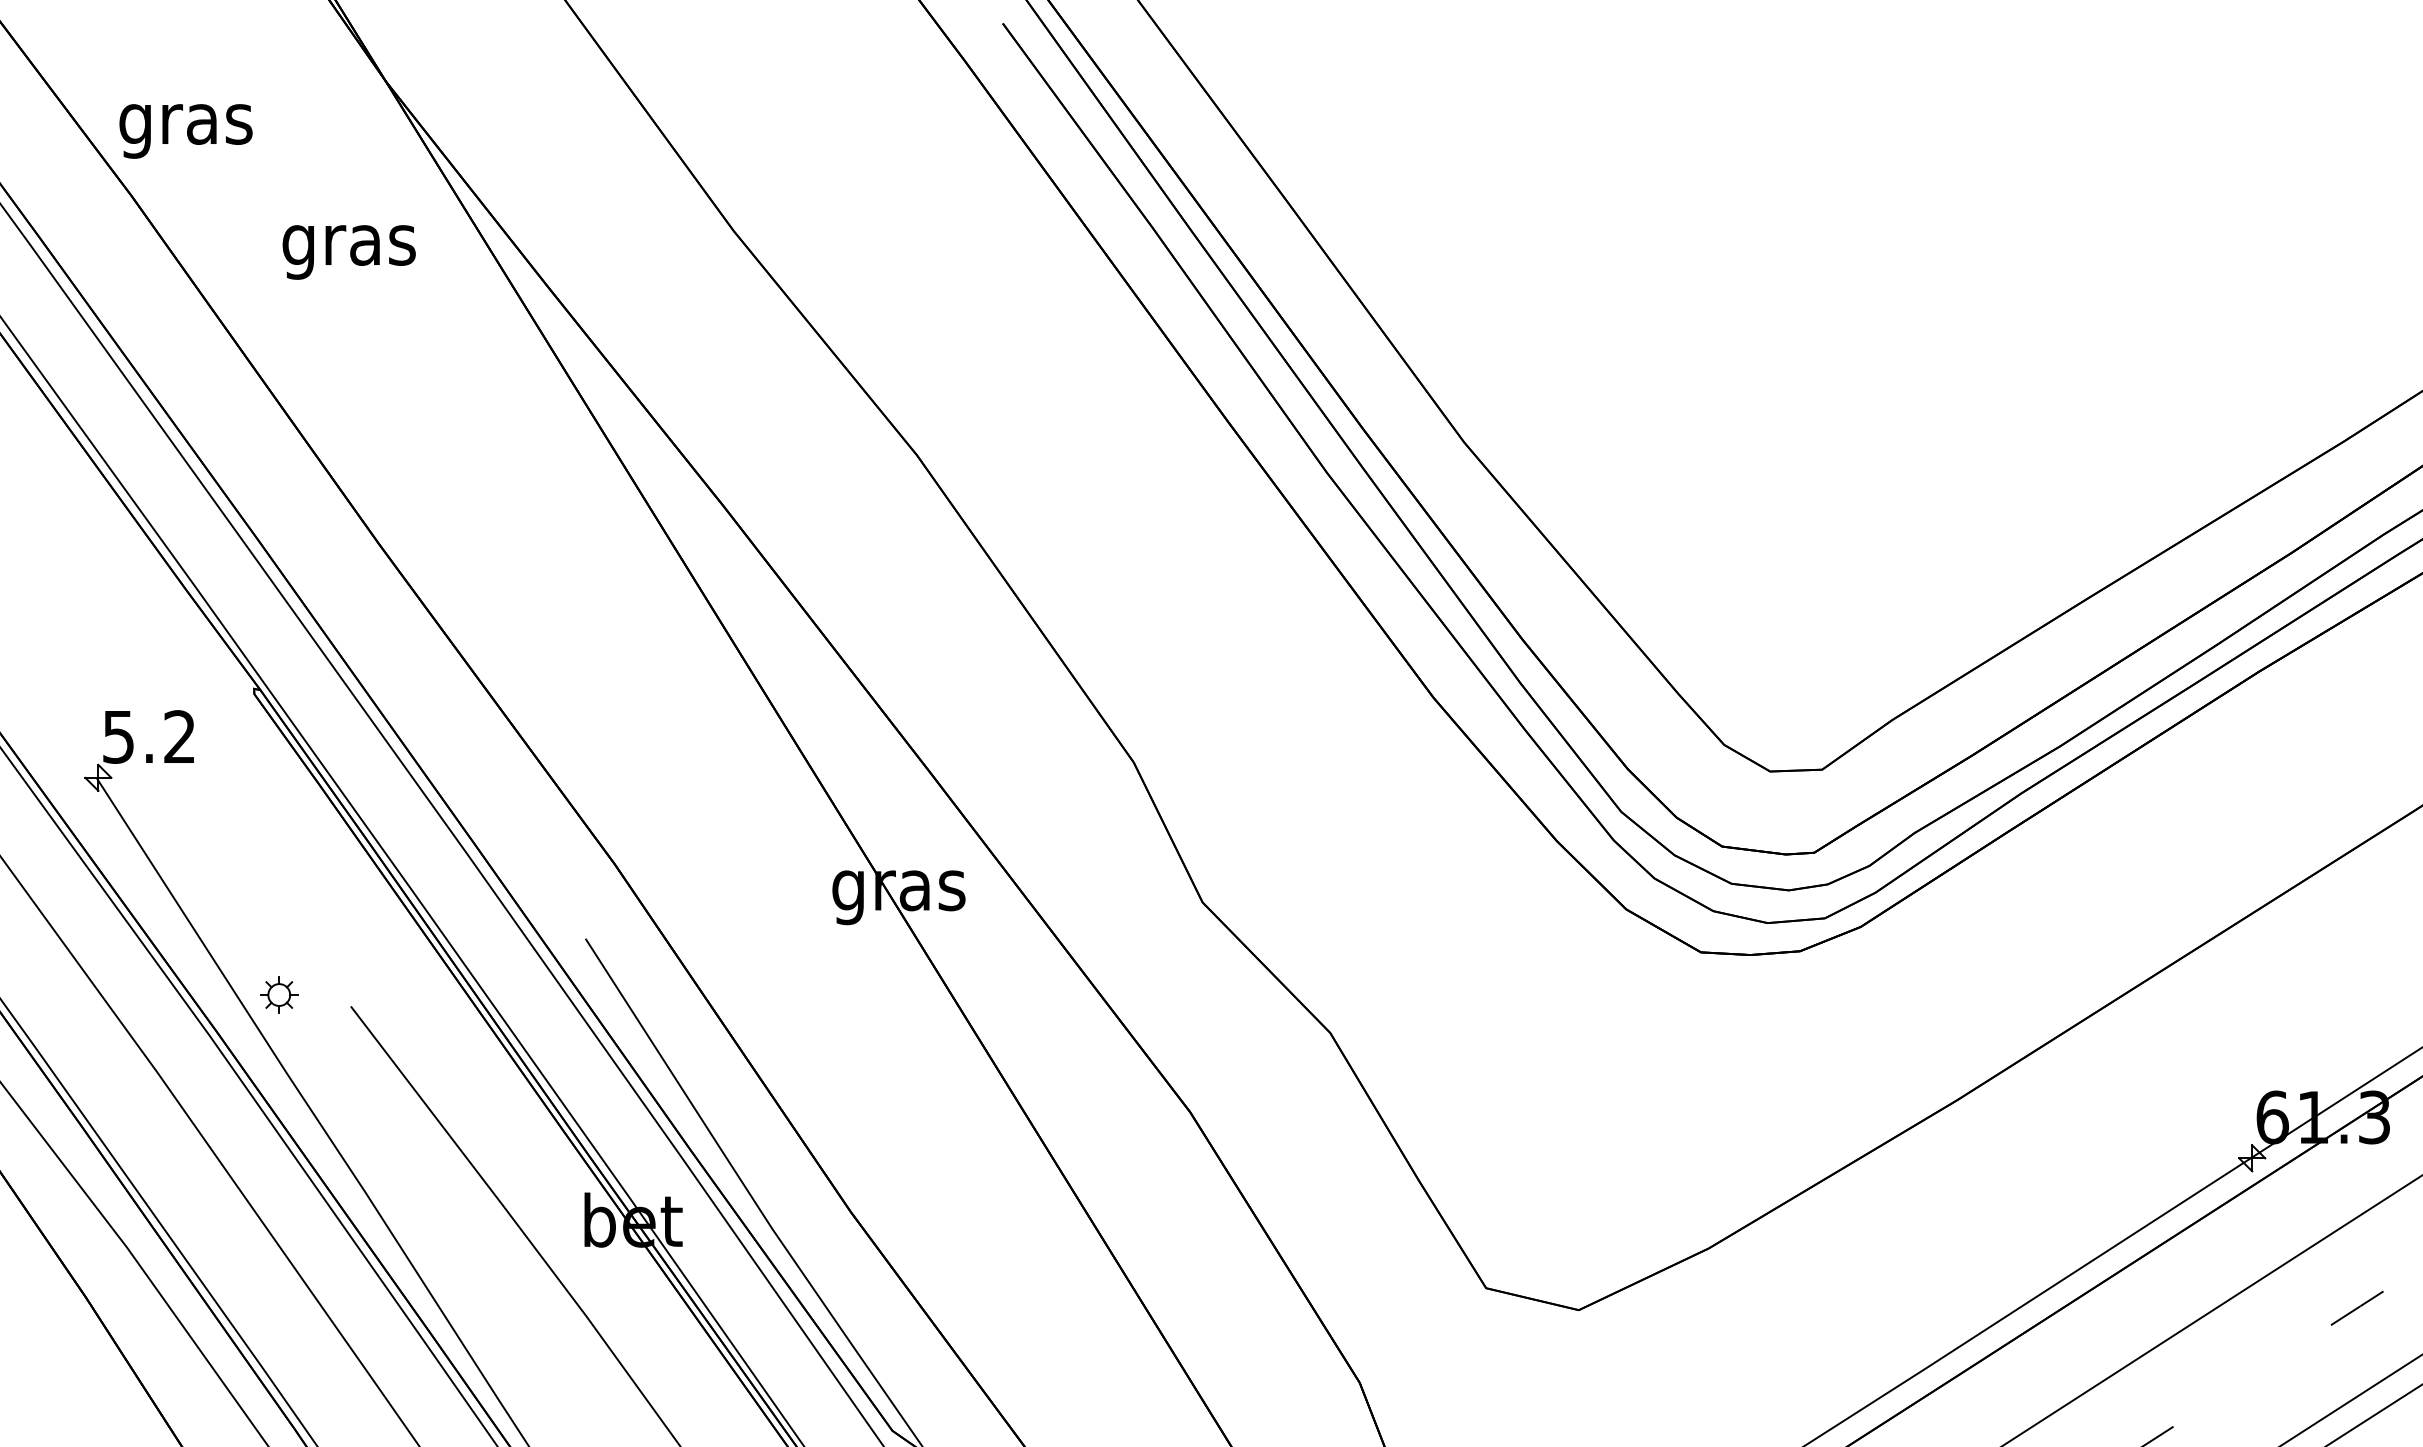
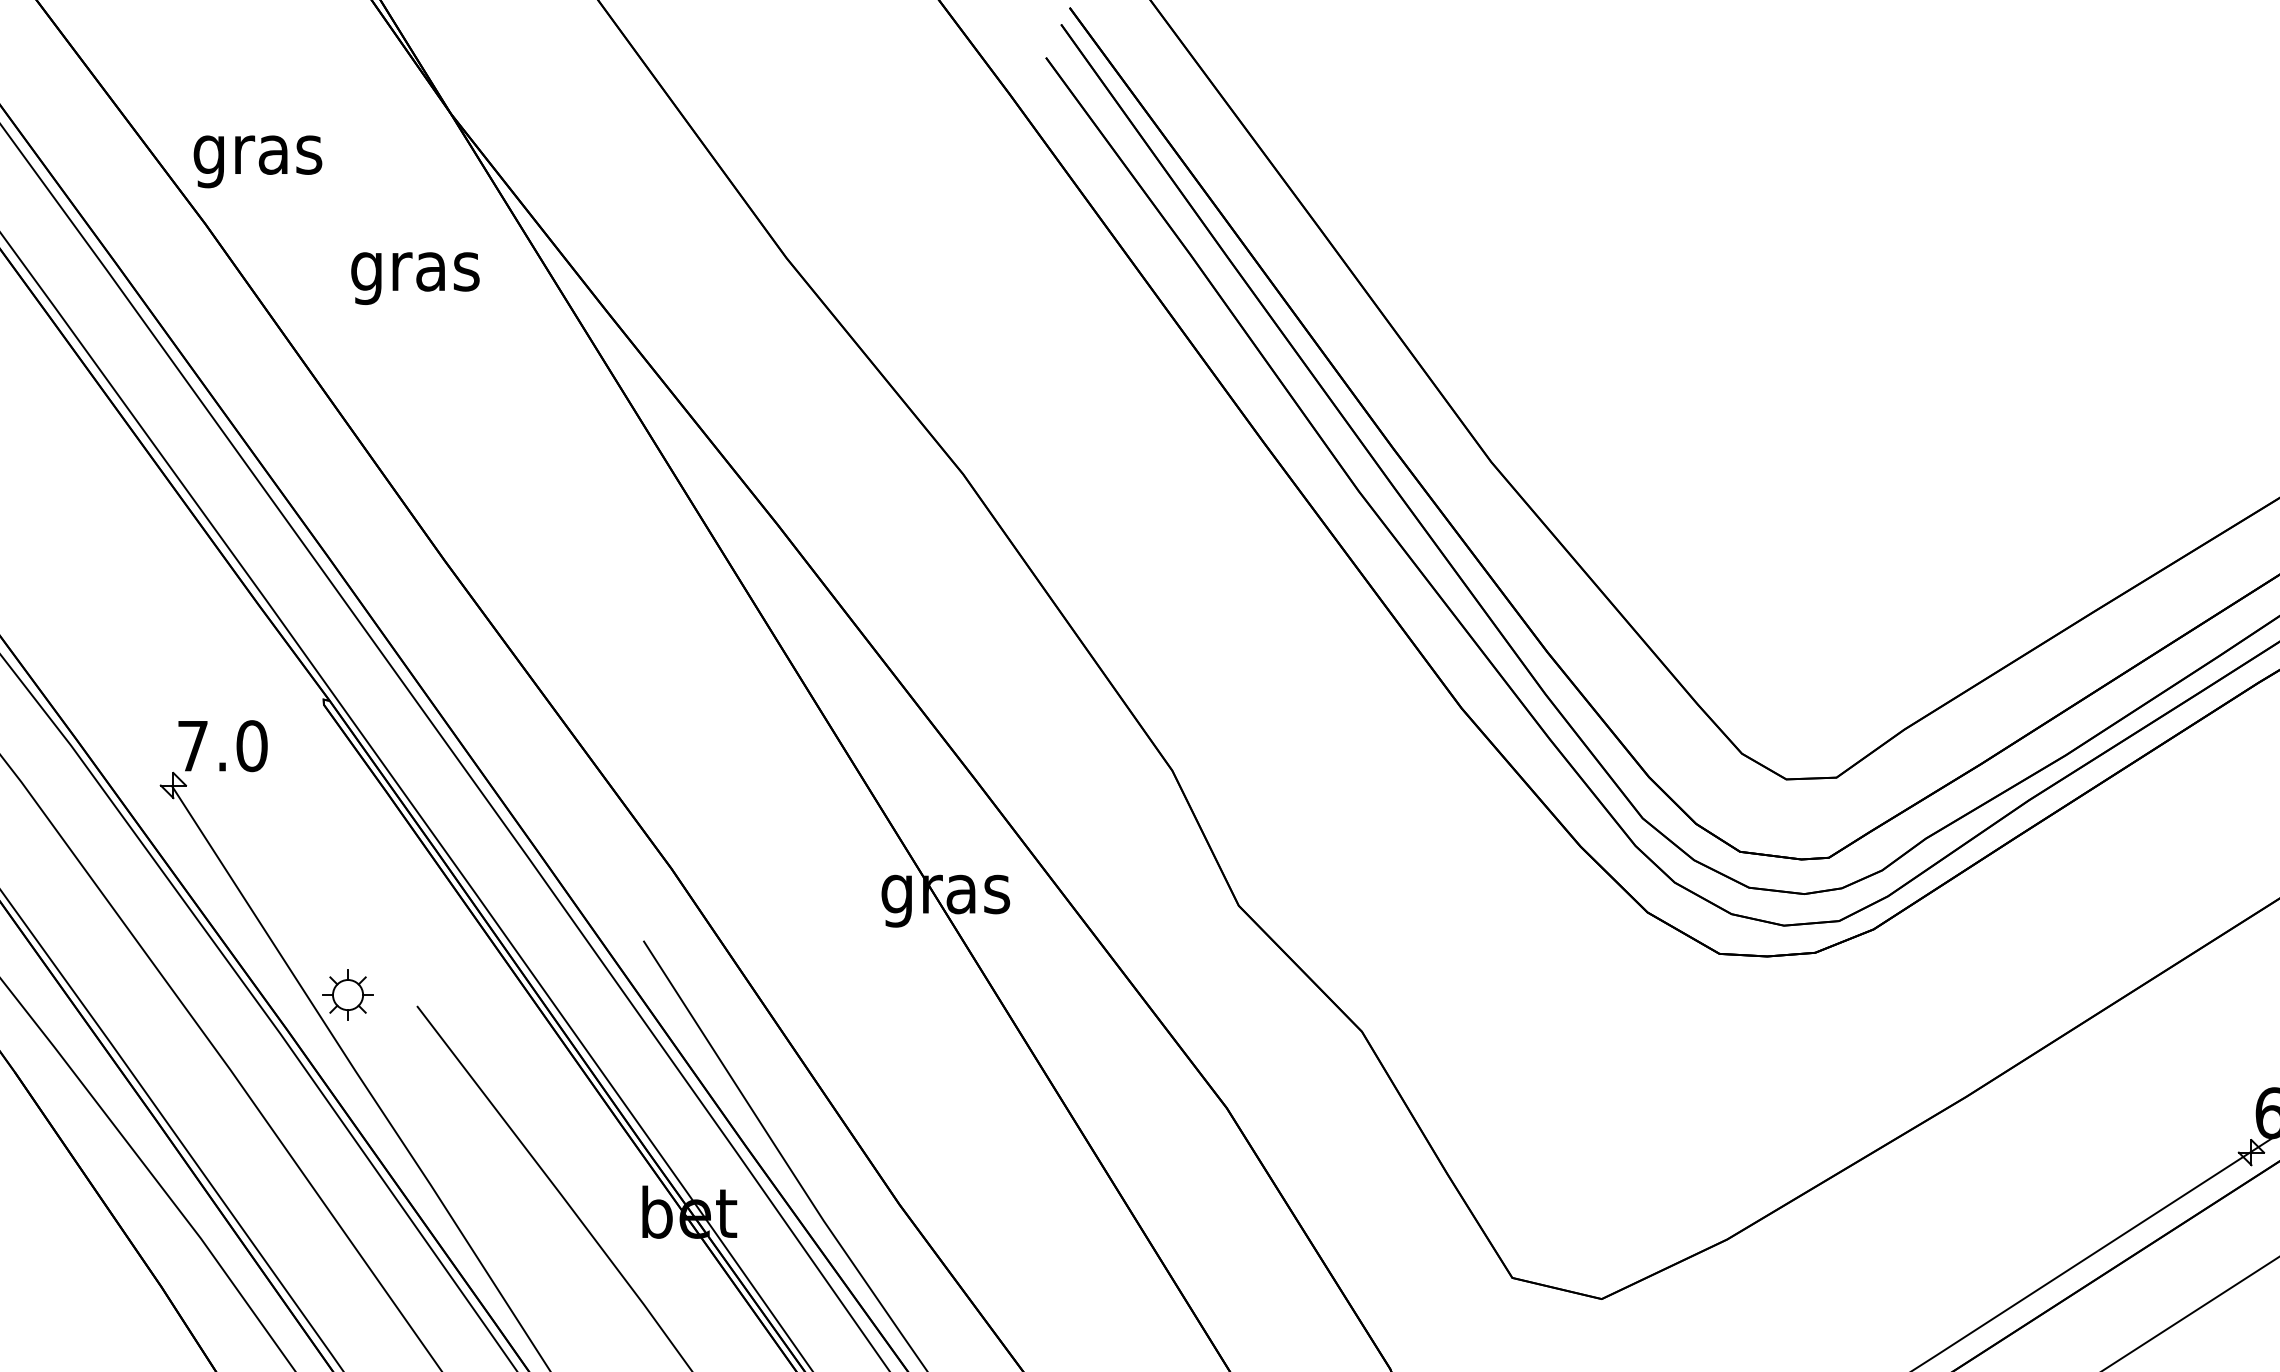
text: (149, 736) -> (222, 745), 5.2 -> 7.0
part: (278, 994) -> (347, 994), size x1.43

